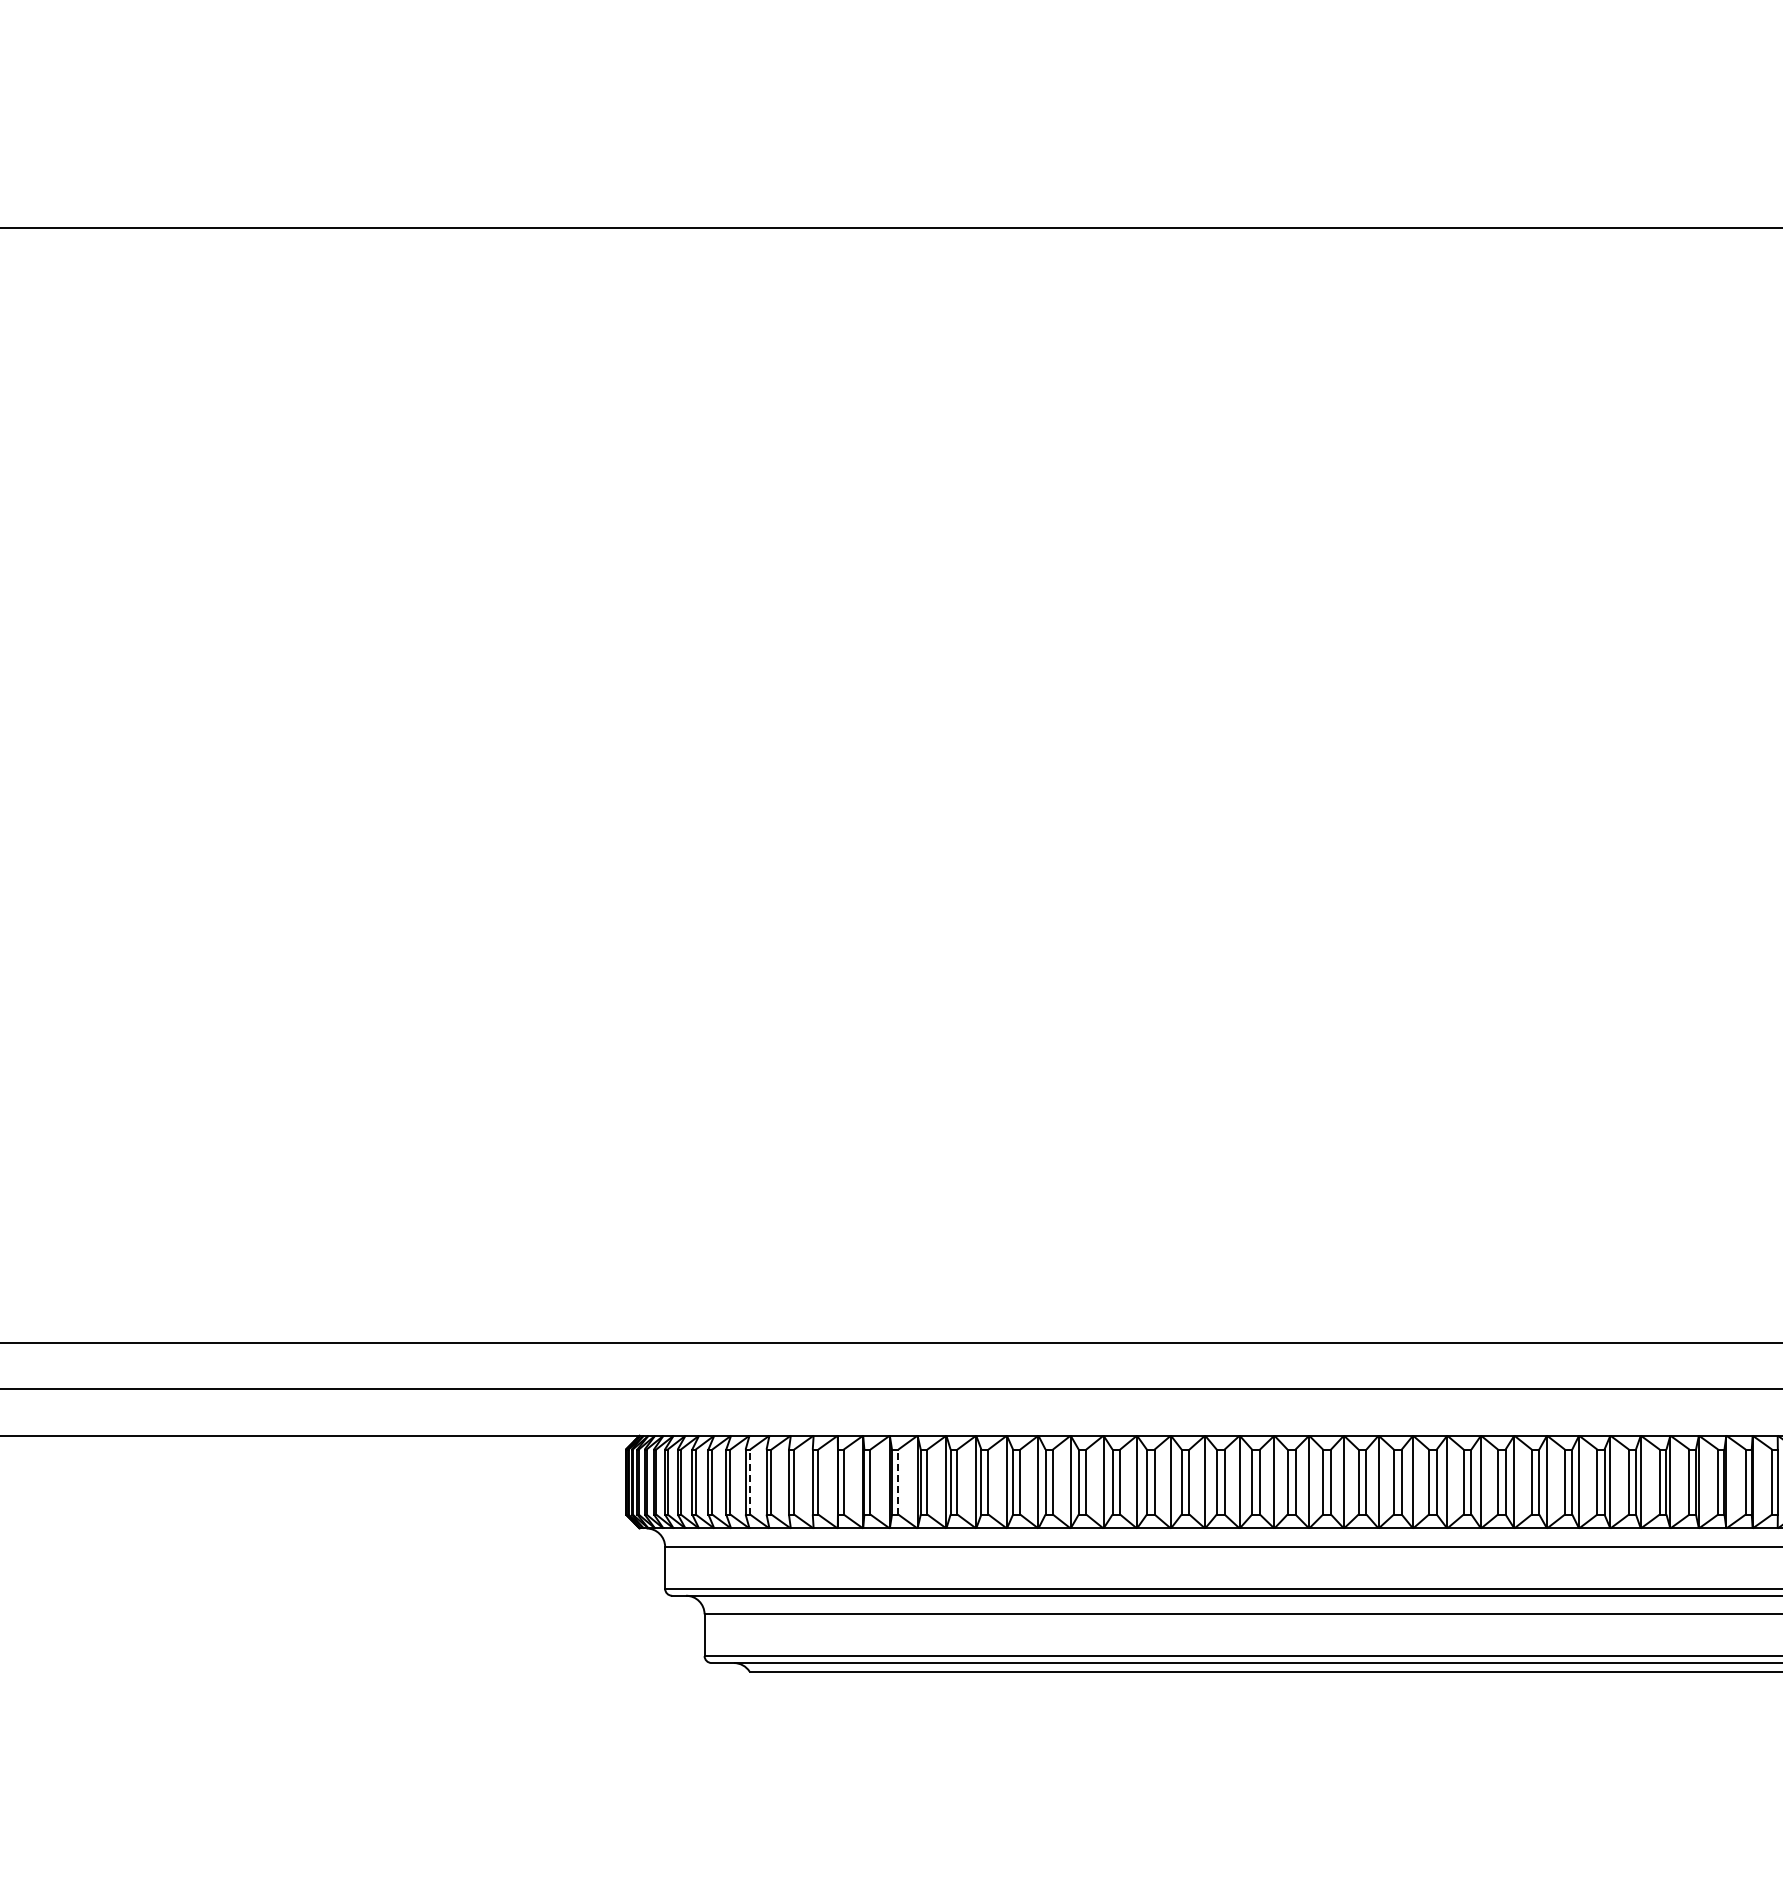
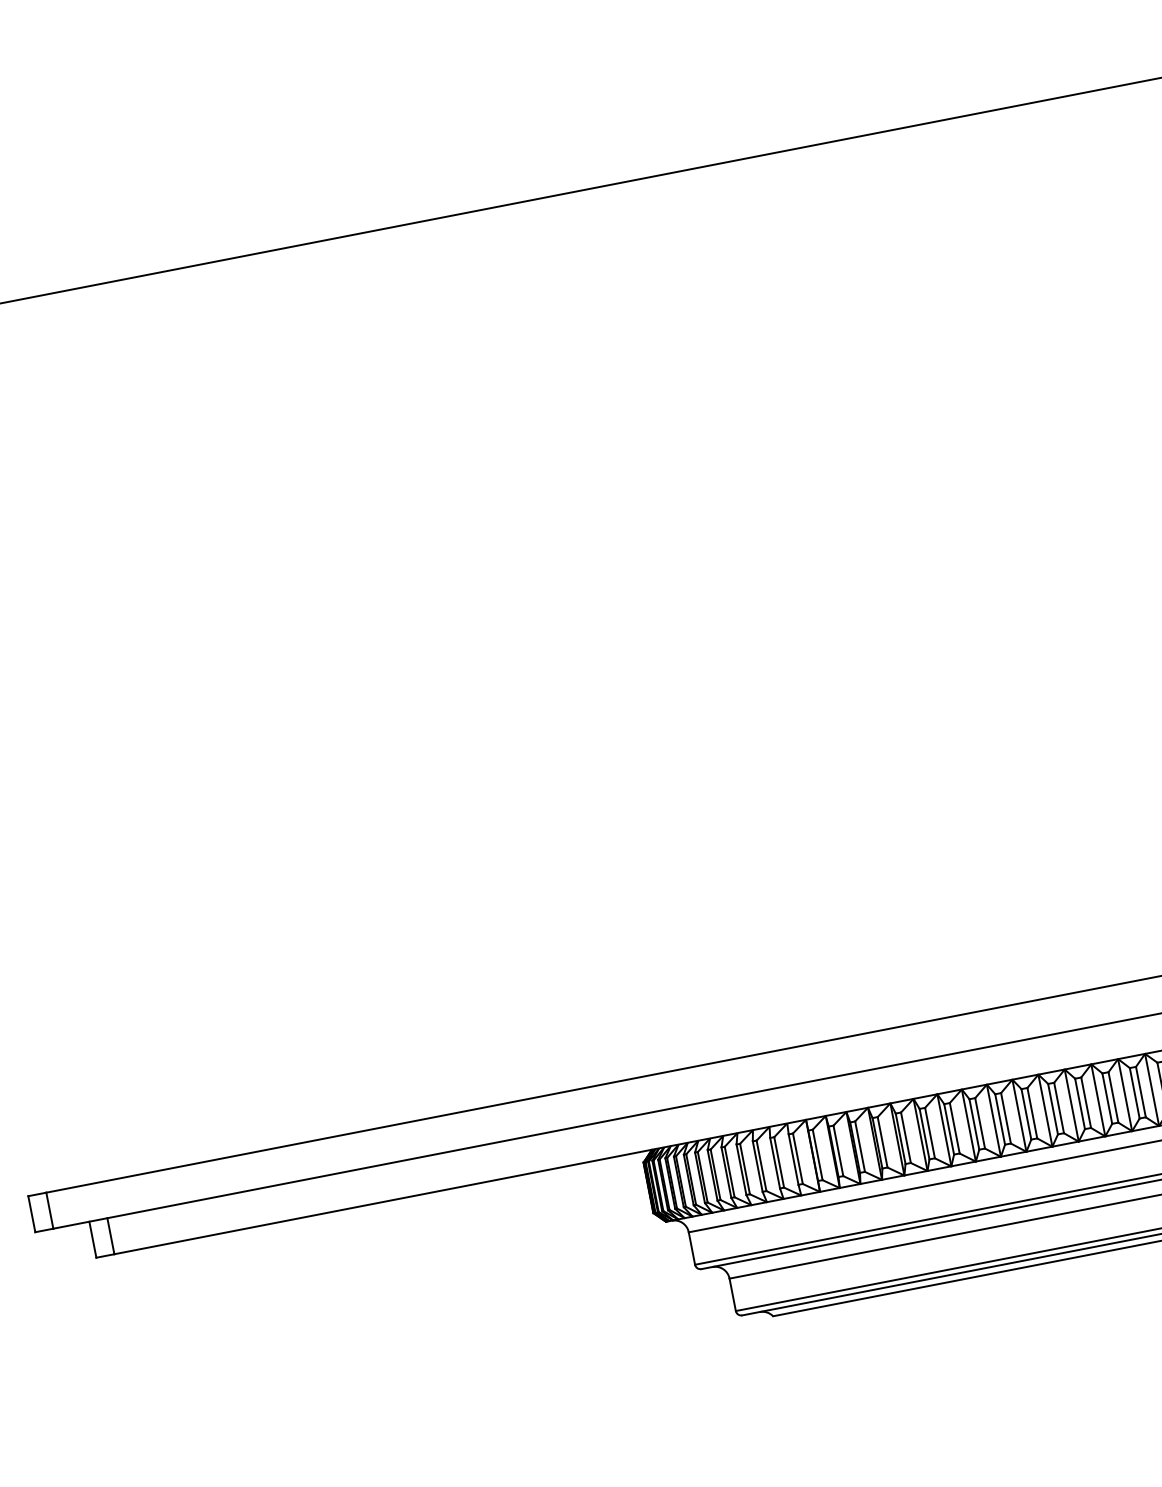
line: (750, 1481) -> (745, 1168), dashed -> solid
line: (898, 1481) -> (860, 1146), dashed -> solid

